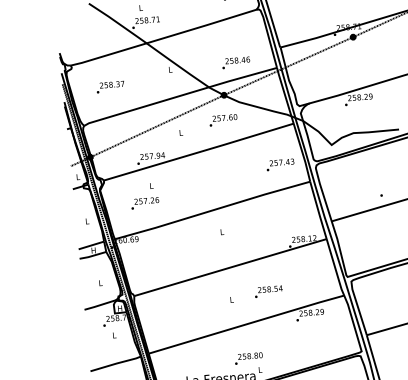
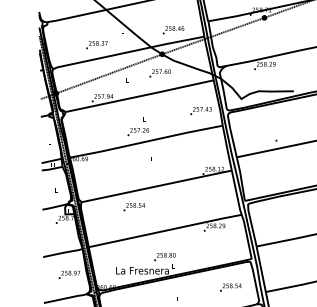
text: (109, 87) -> (96, 45), moved
text: (144, 196) -> (138, 126), moved
text: (269, 292) -> (134, 207), moved

